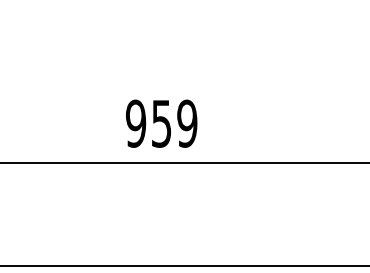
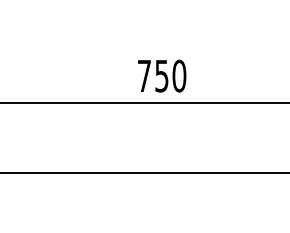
text: (161, 122) -> (161, 75), 959 -> 750

